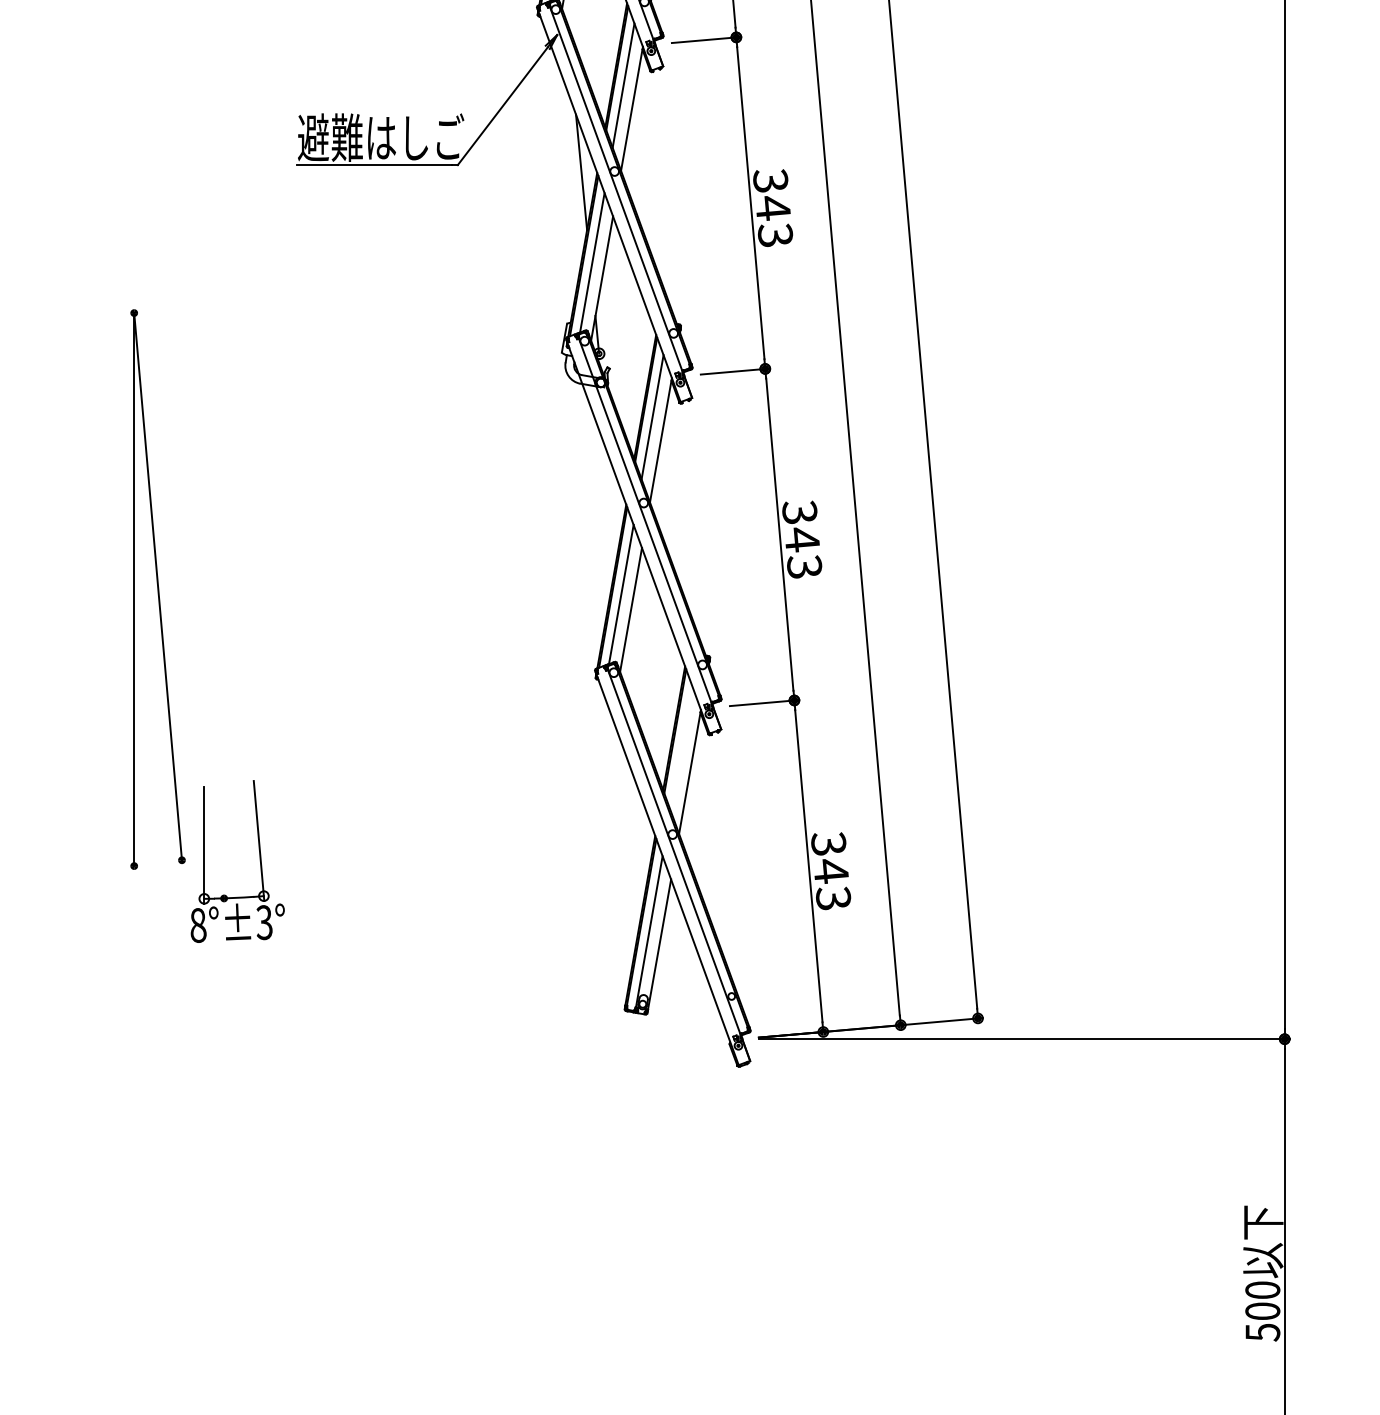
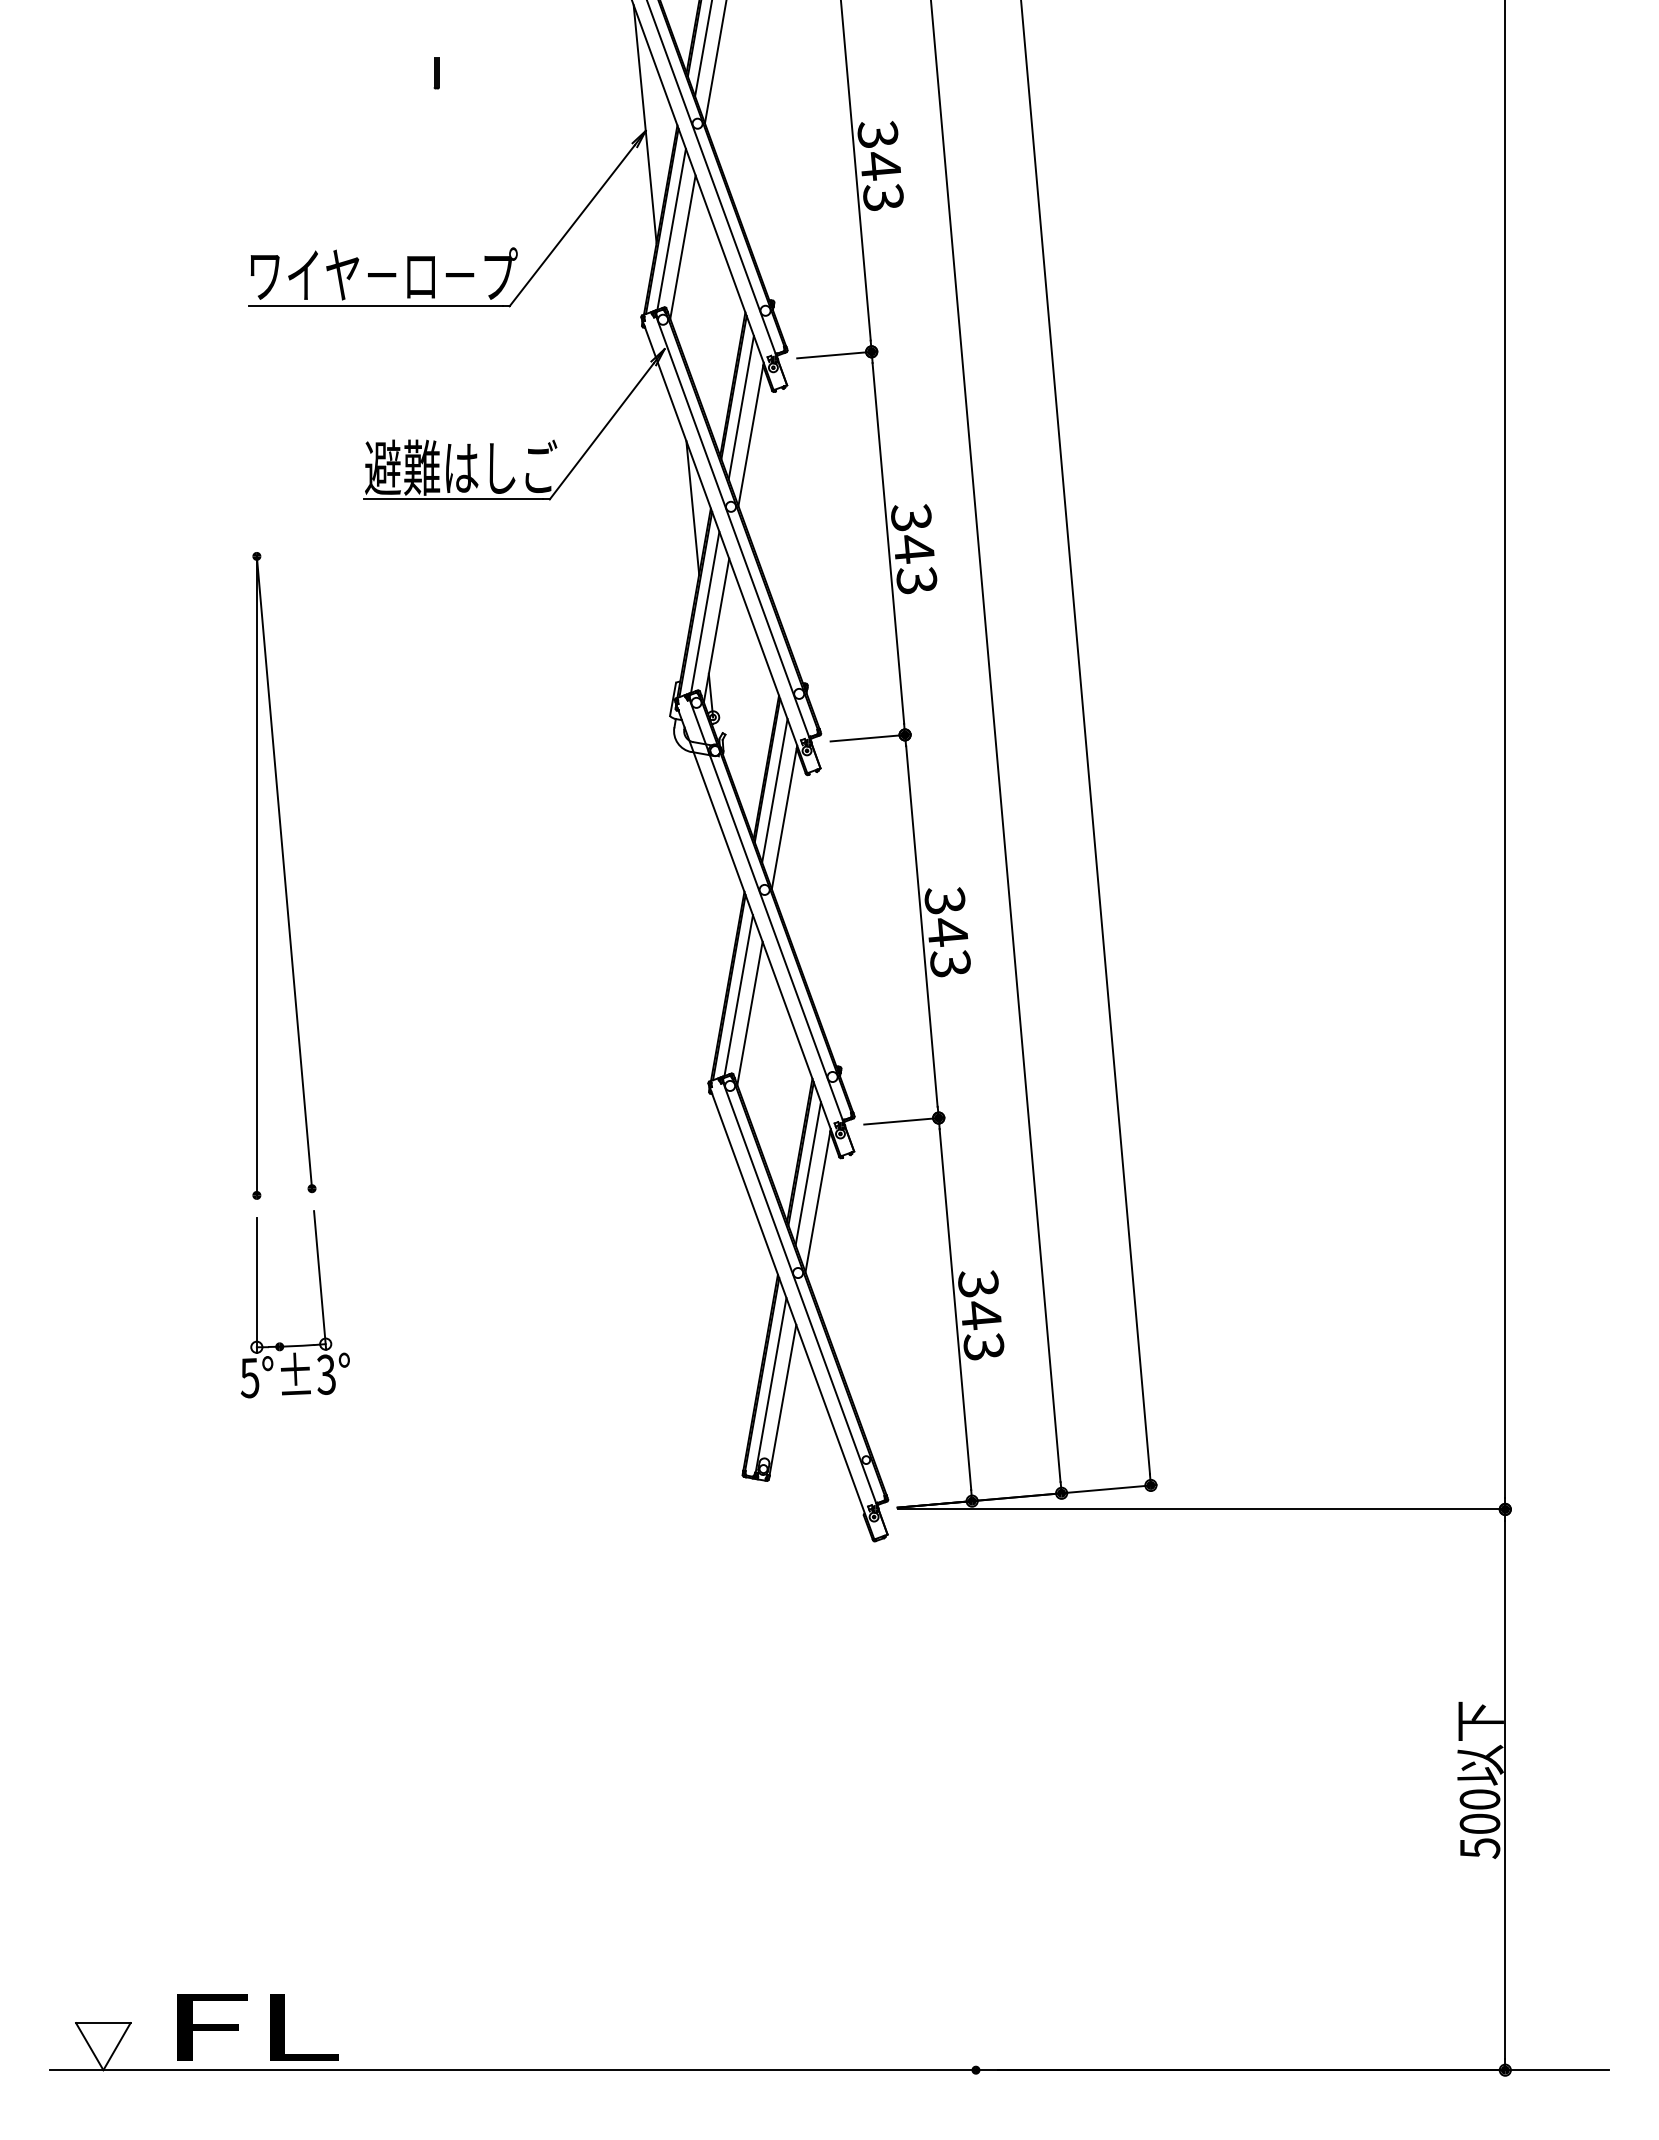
part: (158, 589) -> (284, 875), moved
line: (680, 748) -> (807, 1173), added
text: (197, 925) -> (249, 1378), 8°±3° -> 5°±3°

